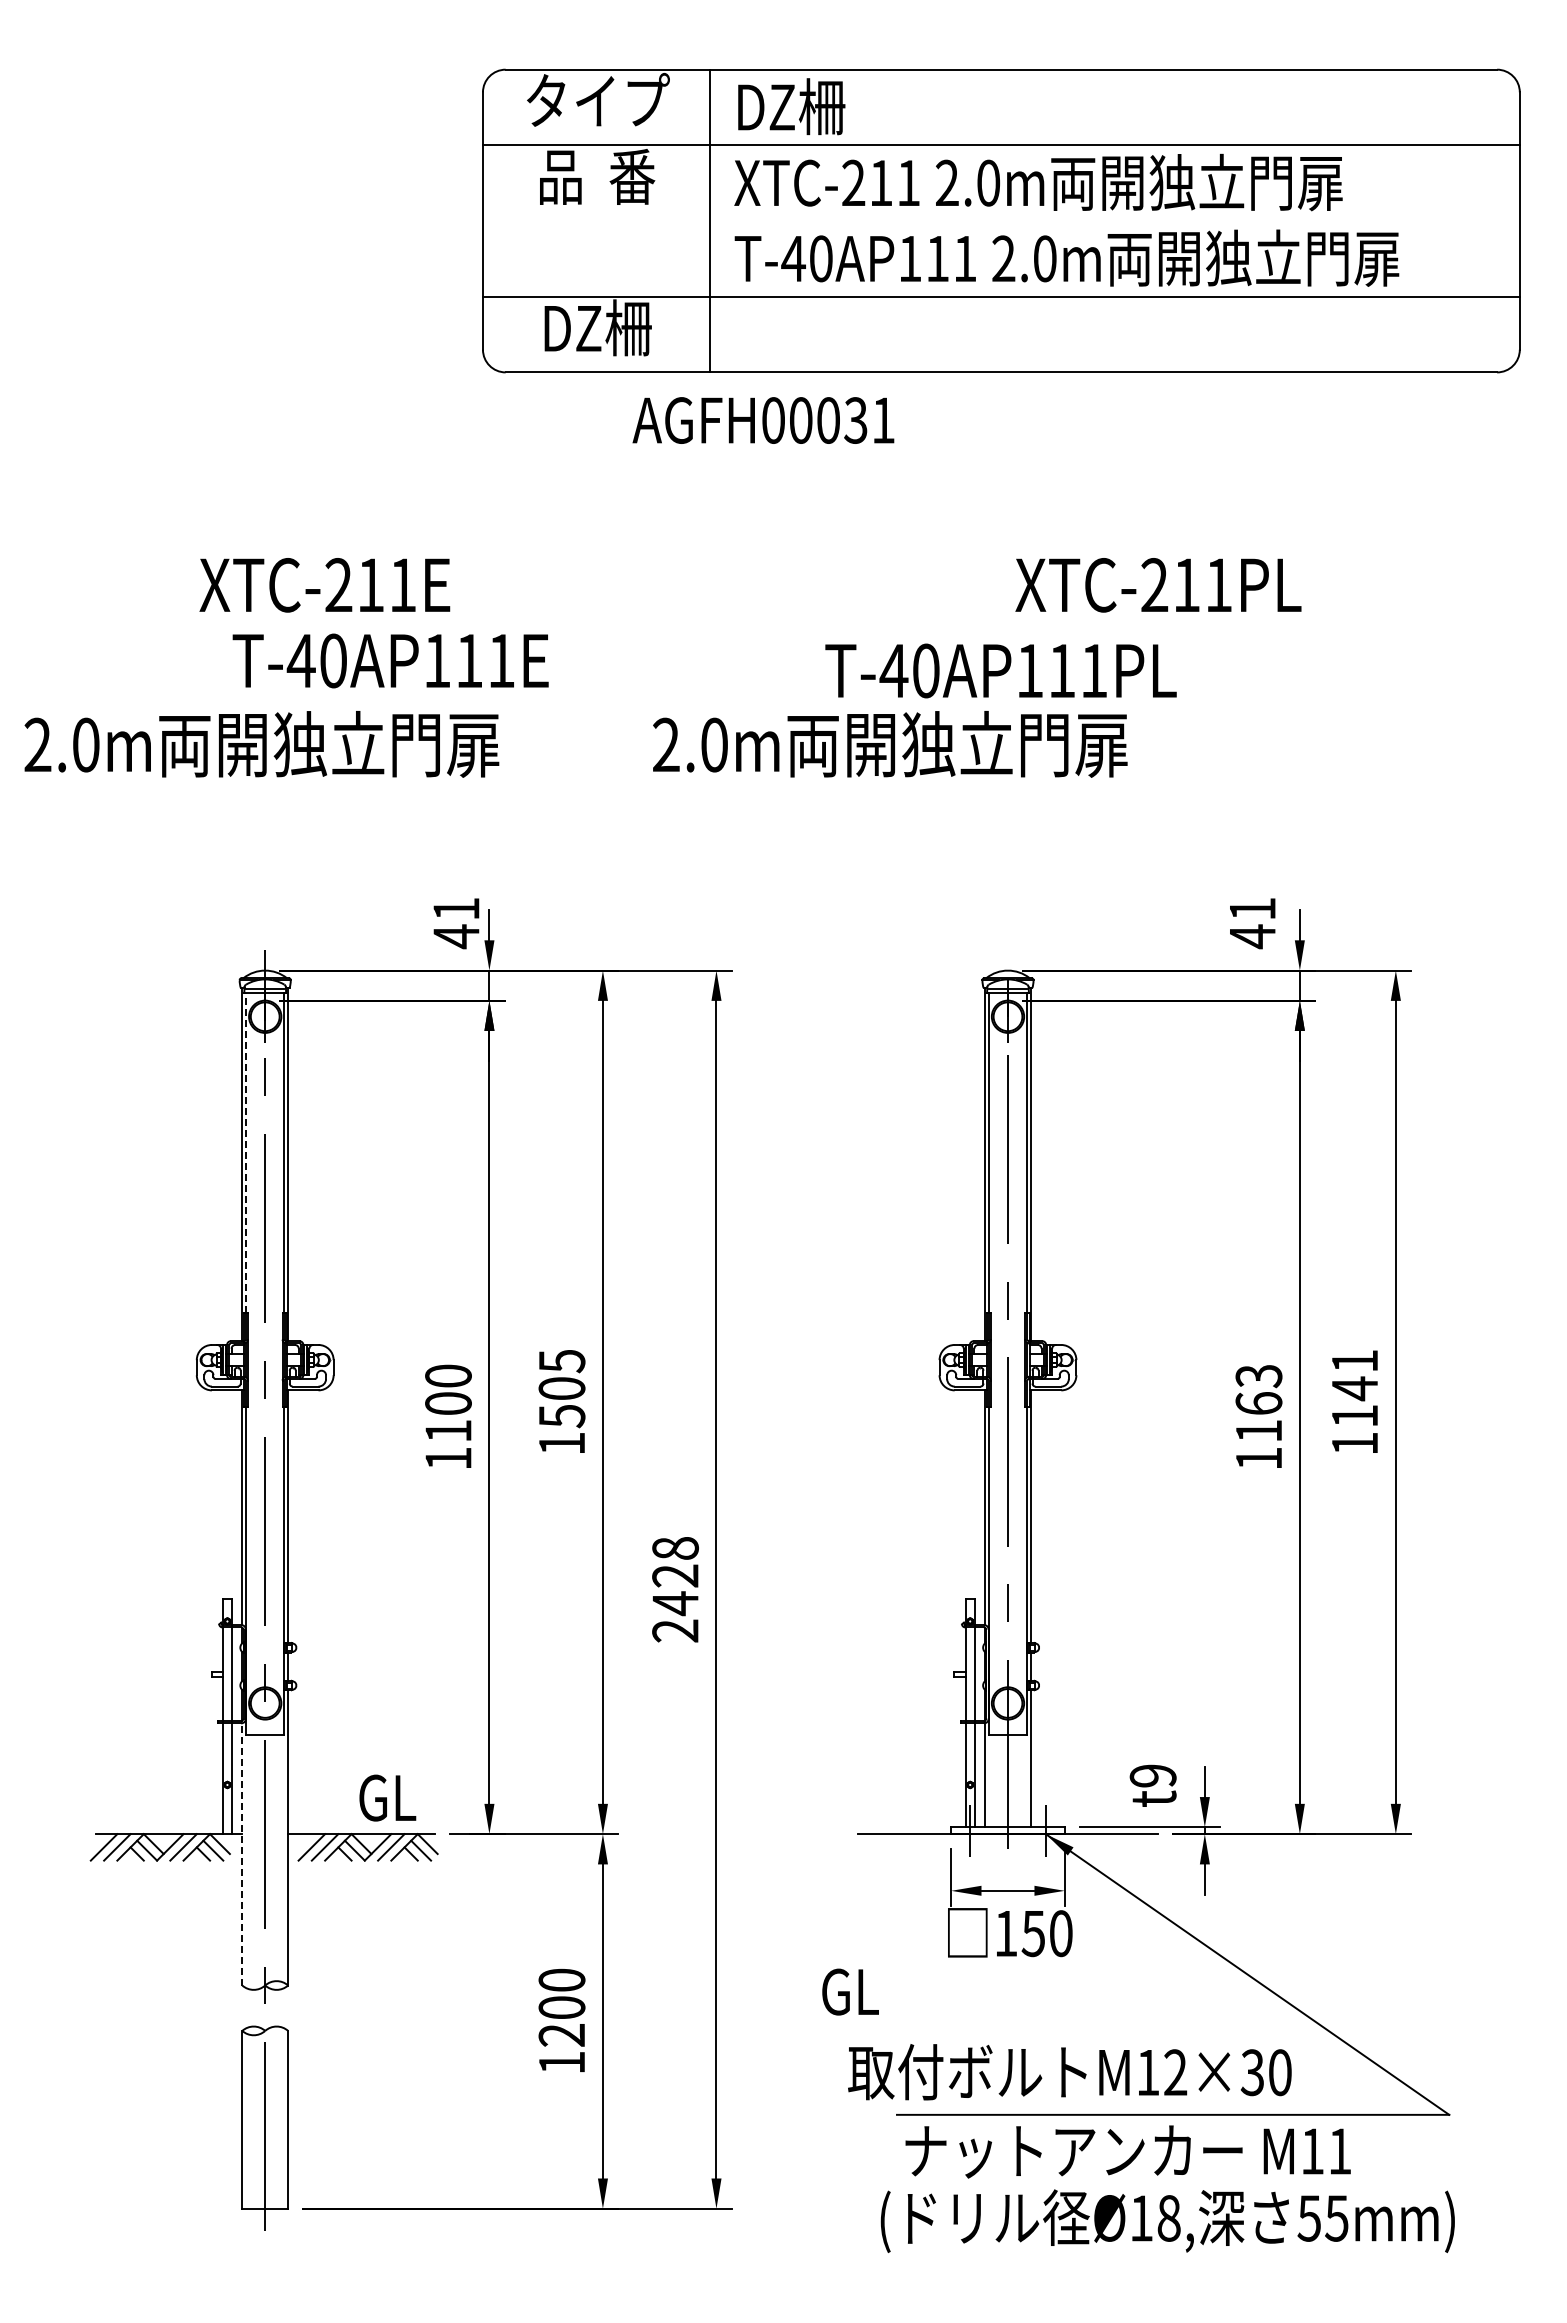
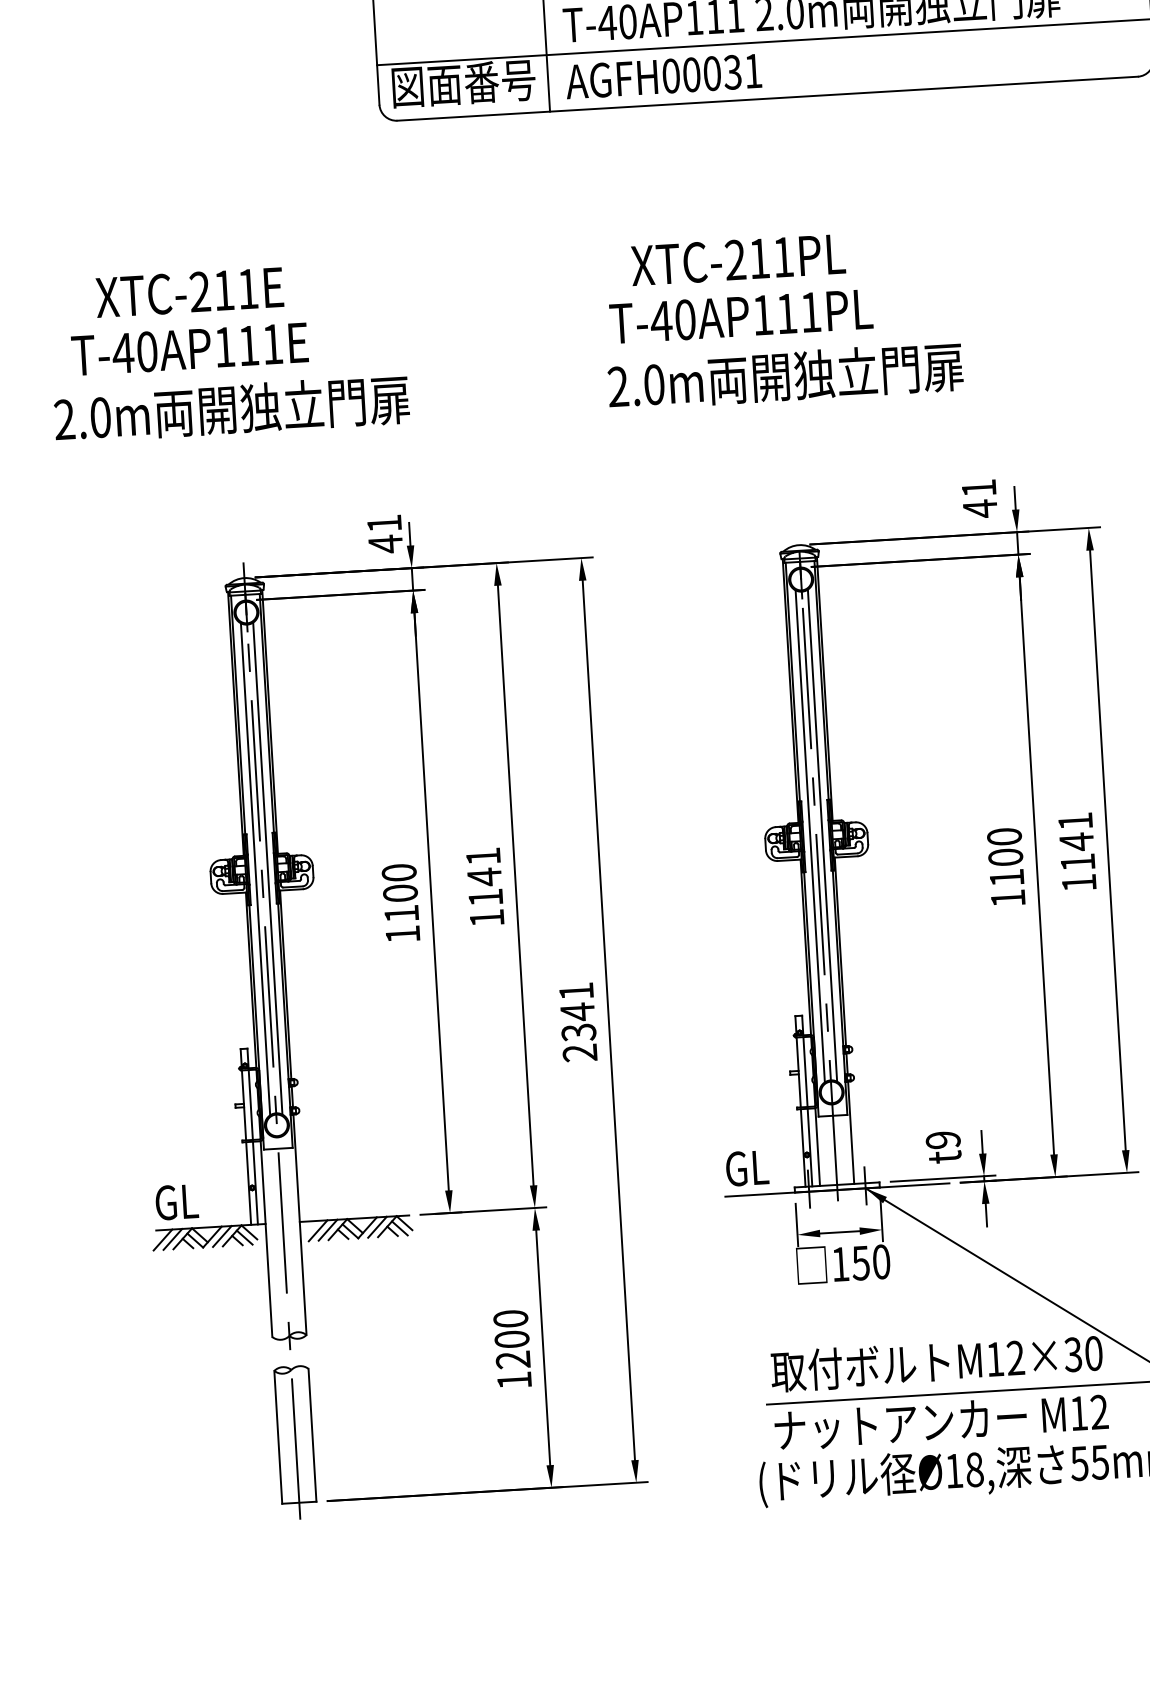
text: (597, 327) -> (464, 83), DZ柵 -> 図面番号
text: (763, 420) -> (663, 76), moved
text: (324, 585) -> (189, 292), moved
text: (1158, 585) -> (738, 260), moved
text: (390, 660) -> (189, 348), moved
text: (1000, 670) -> (740, 316), moved
text: (890, 744) -> (785, 376), moved
line: (246, 1152) -> (238, 714), dashed -> solid
line: (257, 1359) -> (255, 868), added
line: (273, 1359) -> (267, 868), added
line: (999, 1359) -> (810, 835), added
line: (1016, 1359) -> (822, 835), added
text: (561, 1389) -> (484, 877), 1505 -> 1141
text: (1258, 1389) -> (1004, 846), 1163 -> 1100
text: (675, 1576) -> (577, 1012), 2428 -> 2341
text: (387, 1797) -> (176, 1201), moved
line: (242, 1853) -> (266, 1238), dashed -> solid
text: (850, 1991) -> (747, 1167), moved
text: (1069, 2072) -> (936, 1362), moved
text: (1339, 2151) -> (1099, 1412), M11 -> M12

